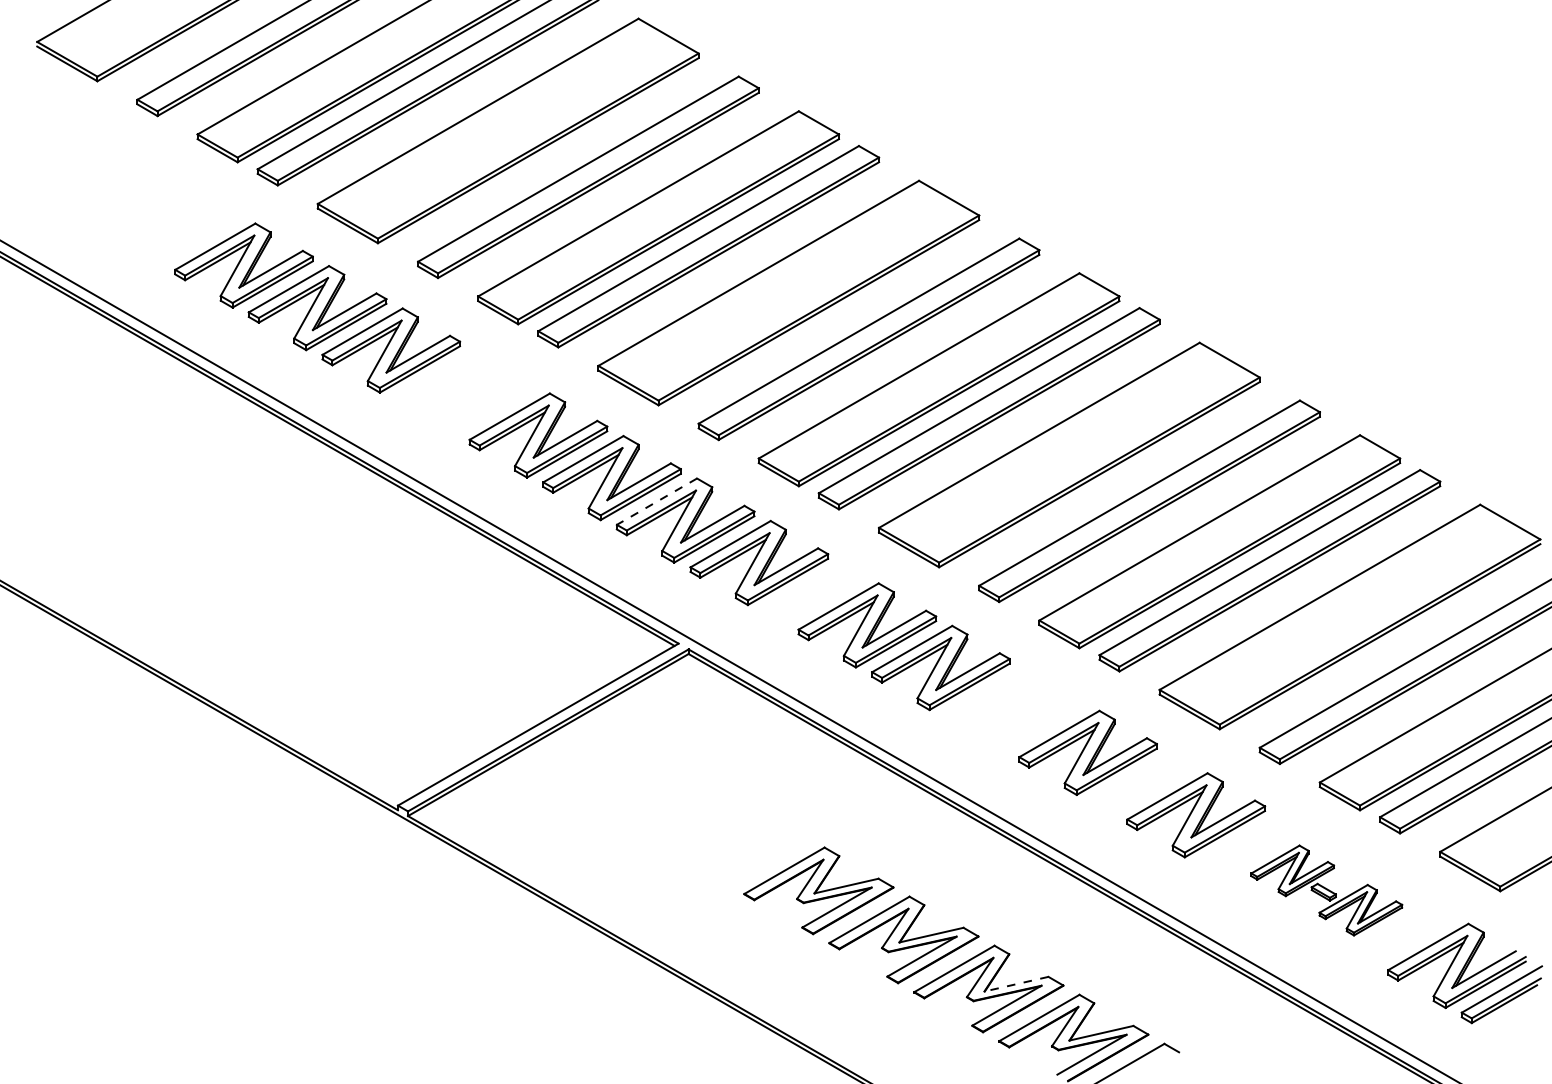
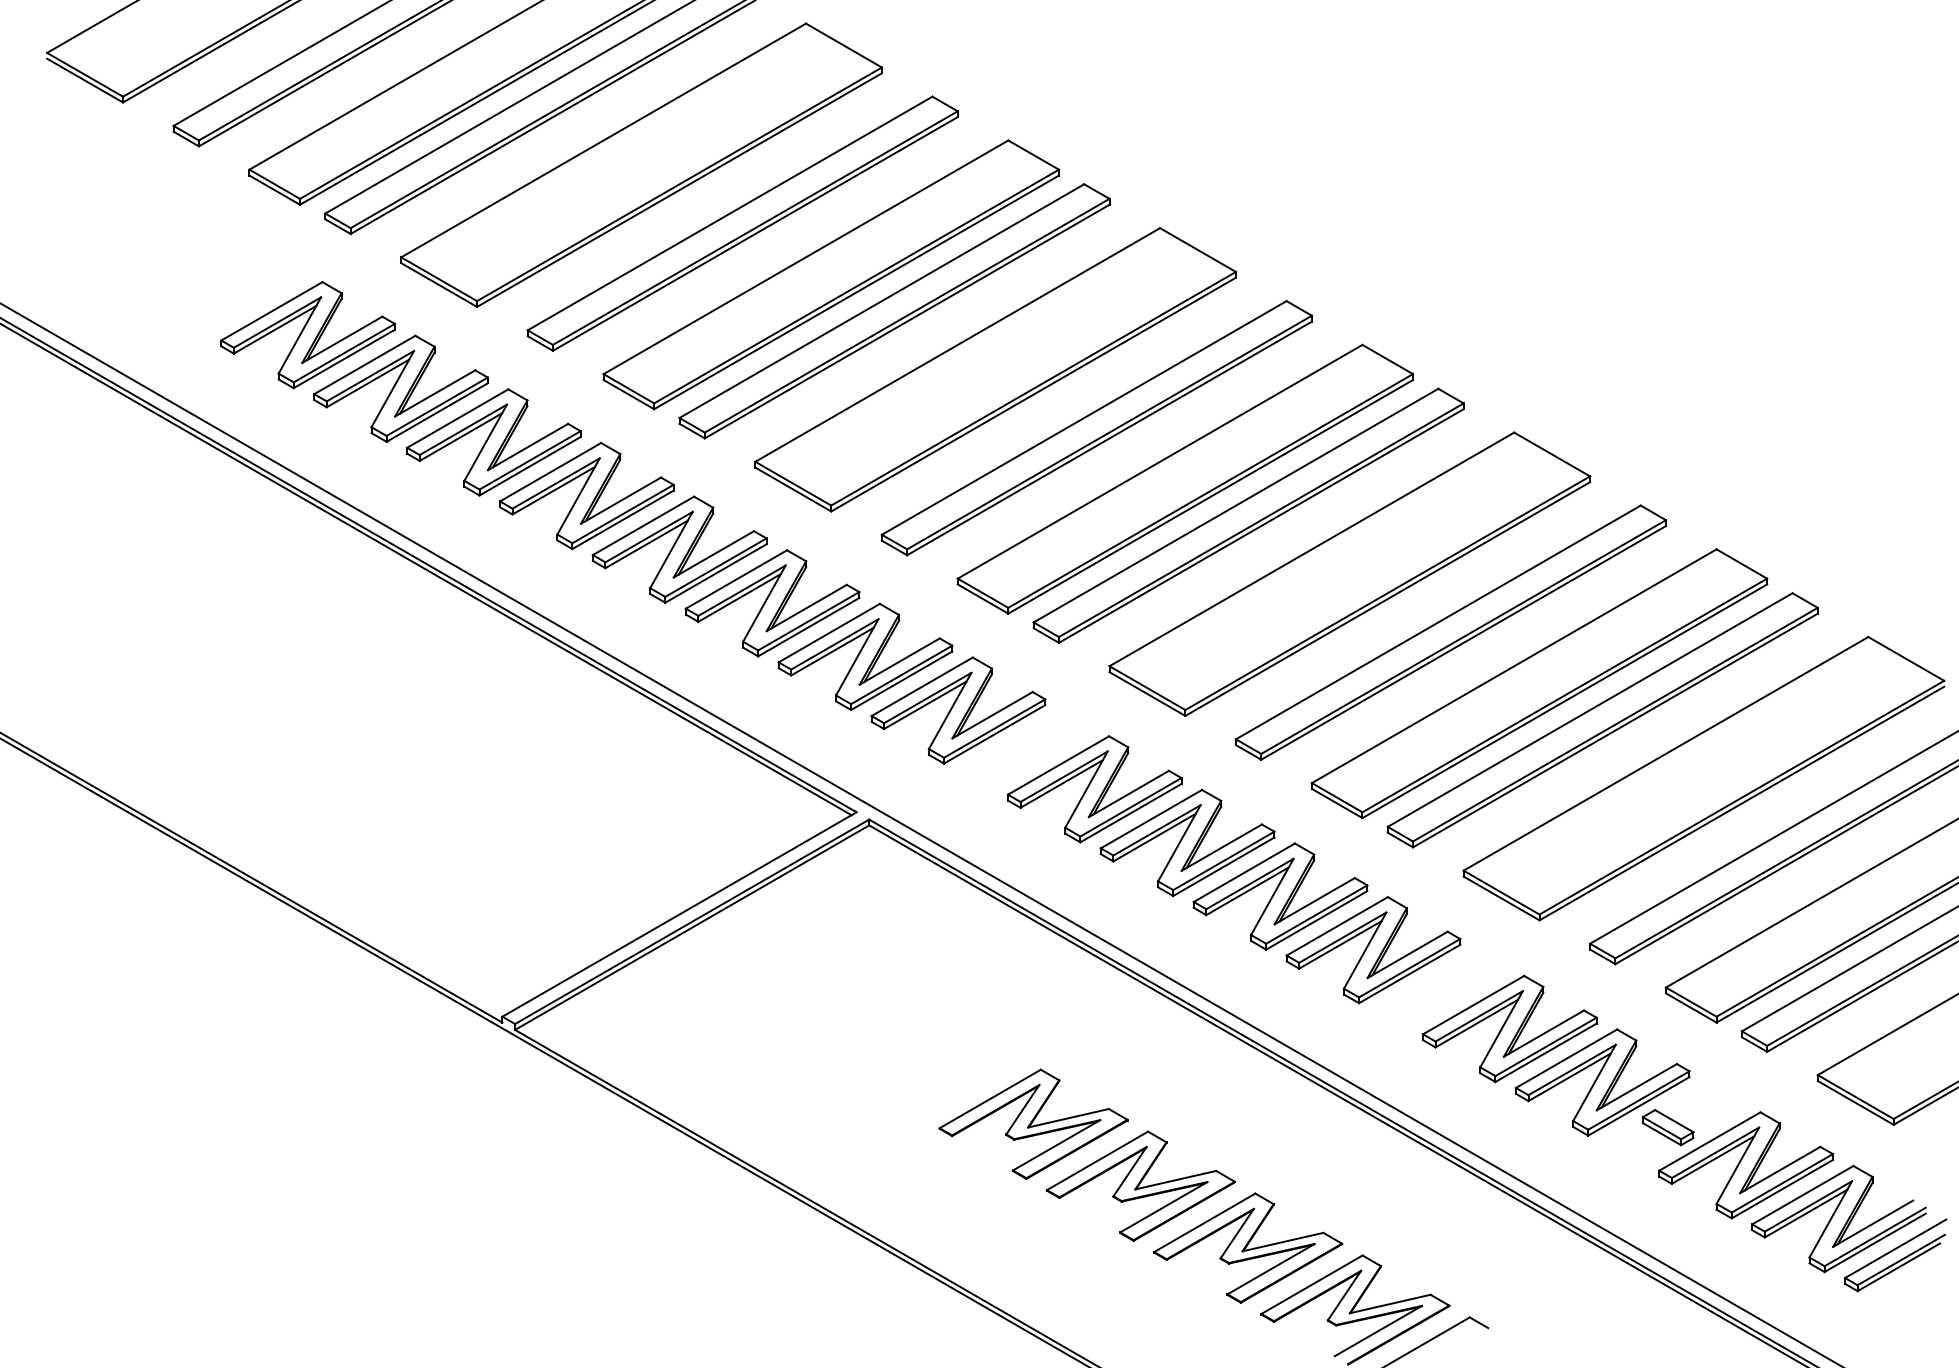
part: (464, 393) -> (586, 496), added
line: (656, 501) -> (828, 632), dashed -> solid
part: (1014, 710) -> (1280, 896), added
part: (1326, 890) -> (1674, 1123), size x1.67
line: (1016, 984) -> (1283, 1242), dashed -> solid

